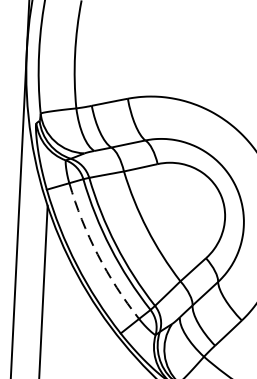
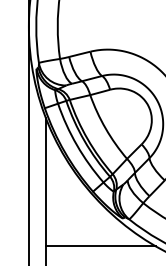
arc: (96, 254) -> (76, 145), dashed -> solid

